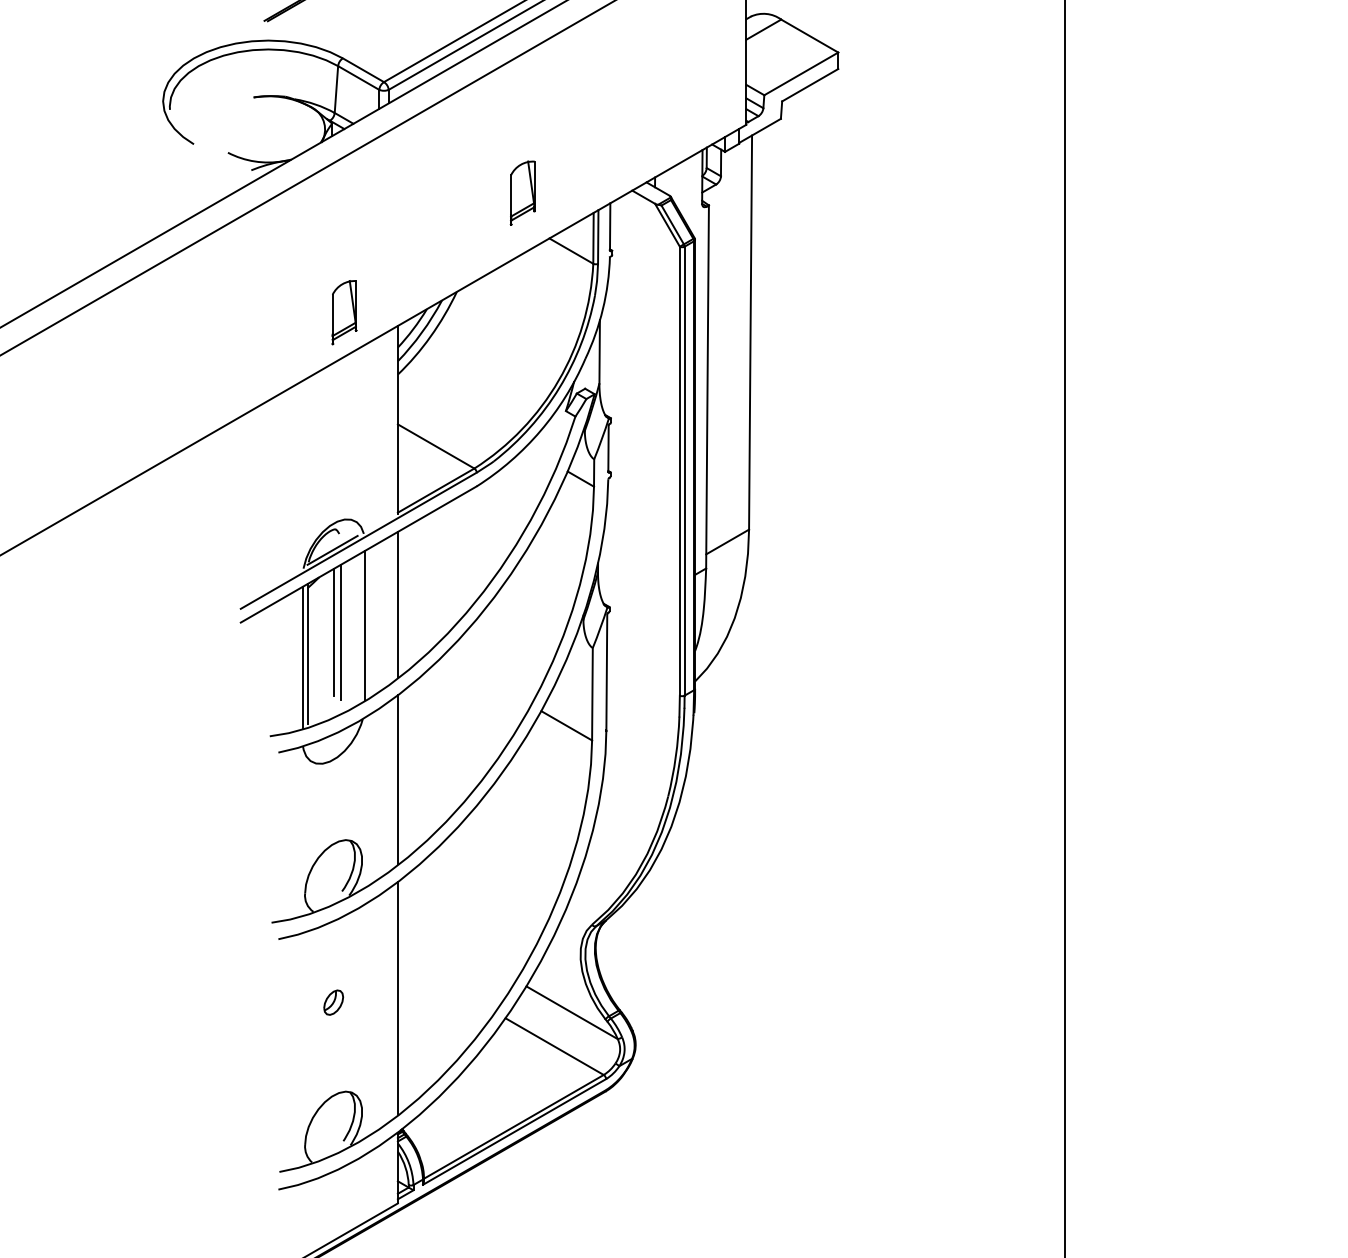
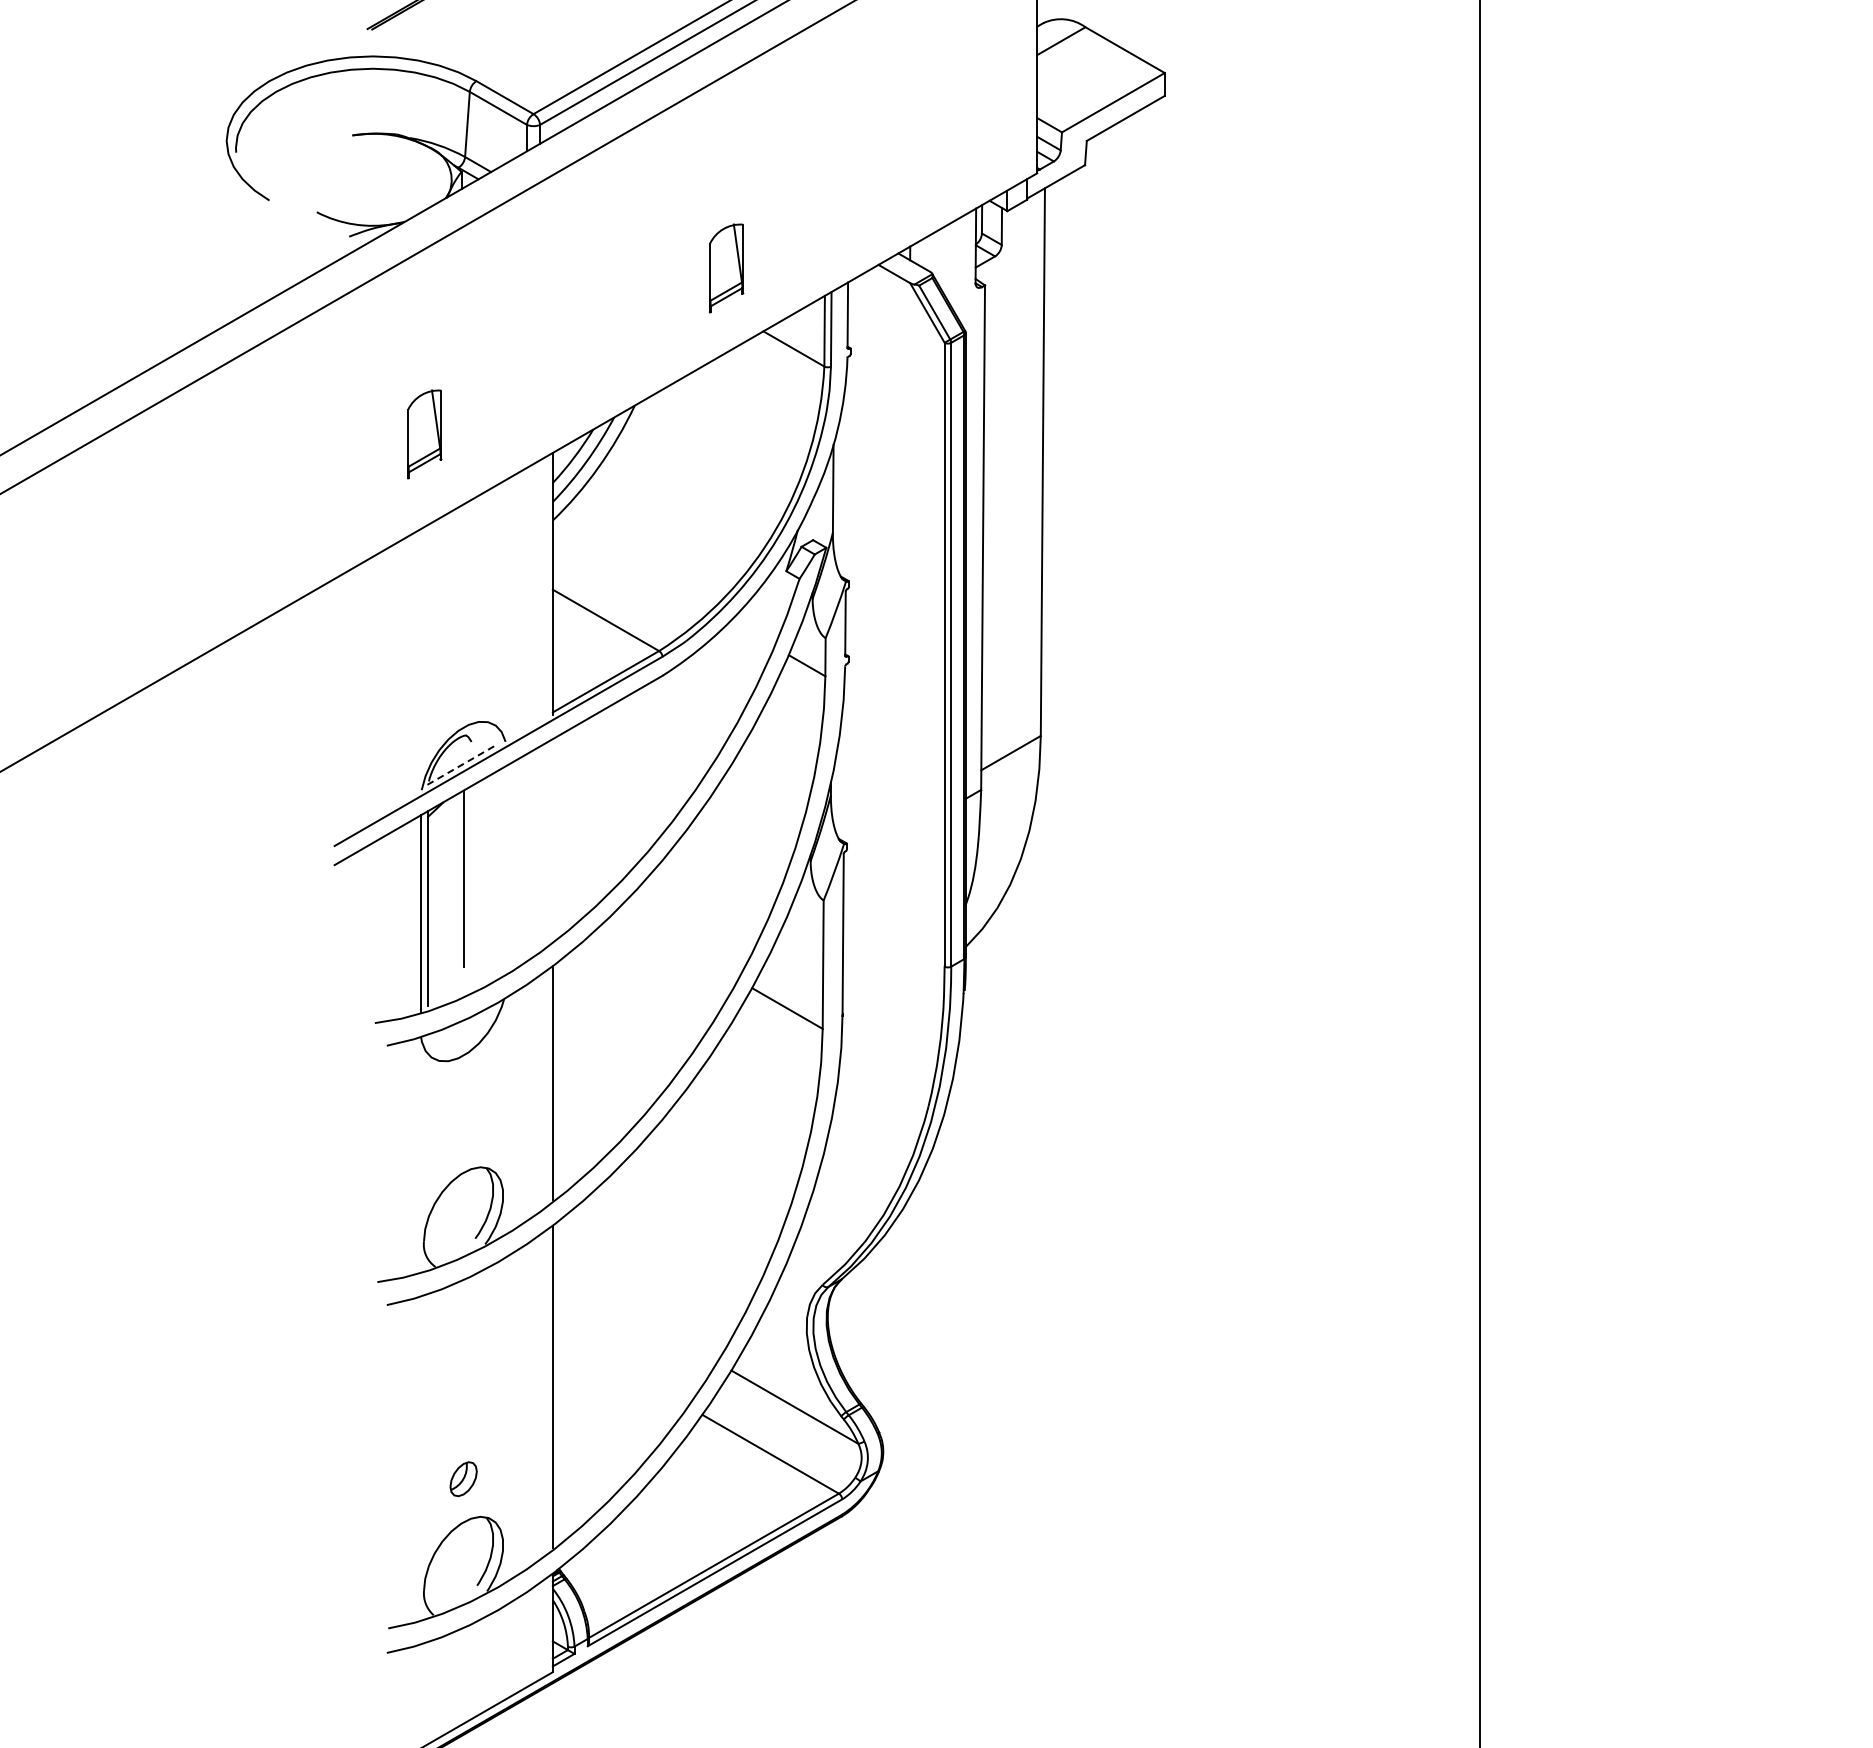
part: (344, 312) -> (424, 434), moved
line: (332, 550) -> (462, 764), solid -> dashed
line: (397, 604) -> (552, 839), removed
line: (364, 625) -> (506, 868), removed
line: (340, 632) -> (473, 878), removed
part: (333, 1002) -> (463, 1479), moved

